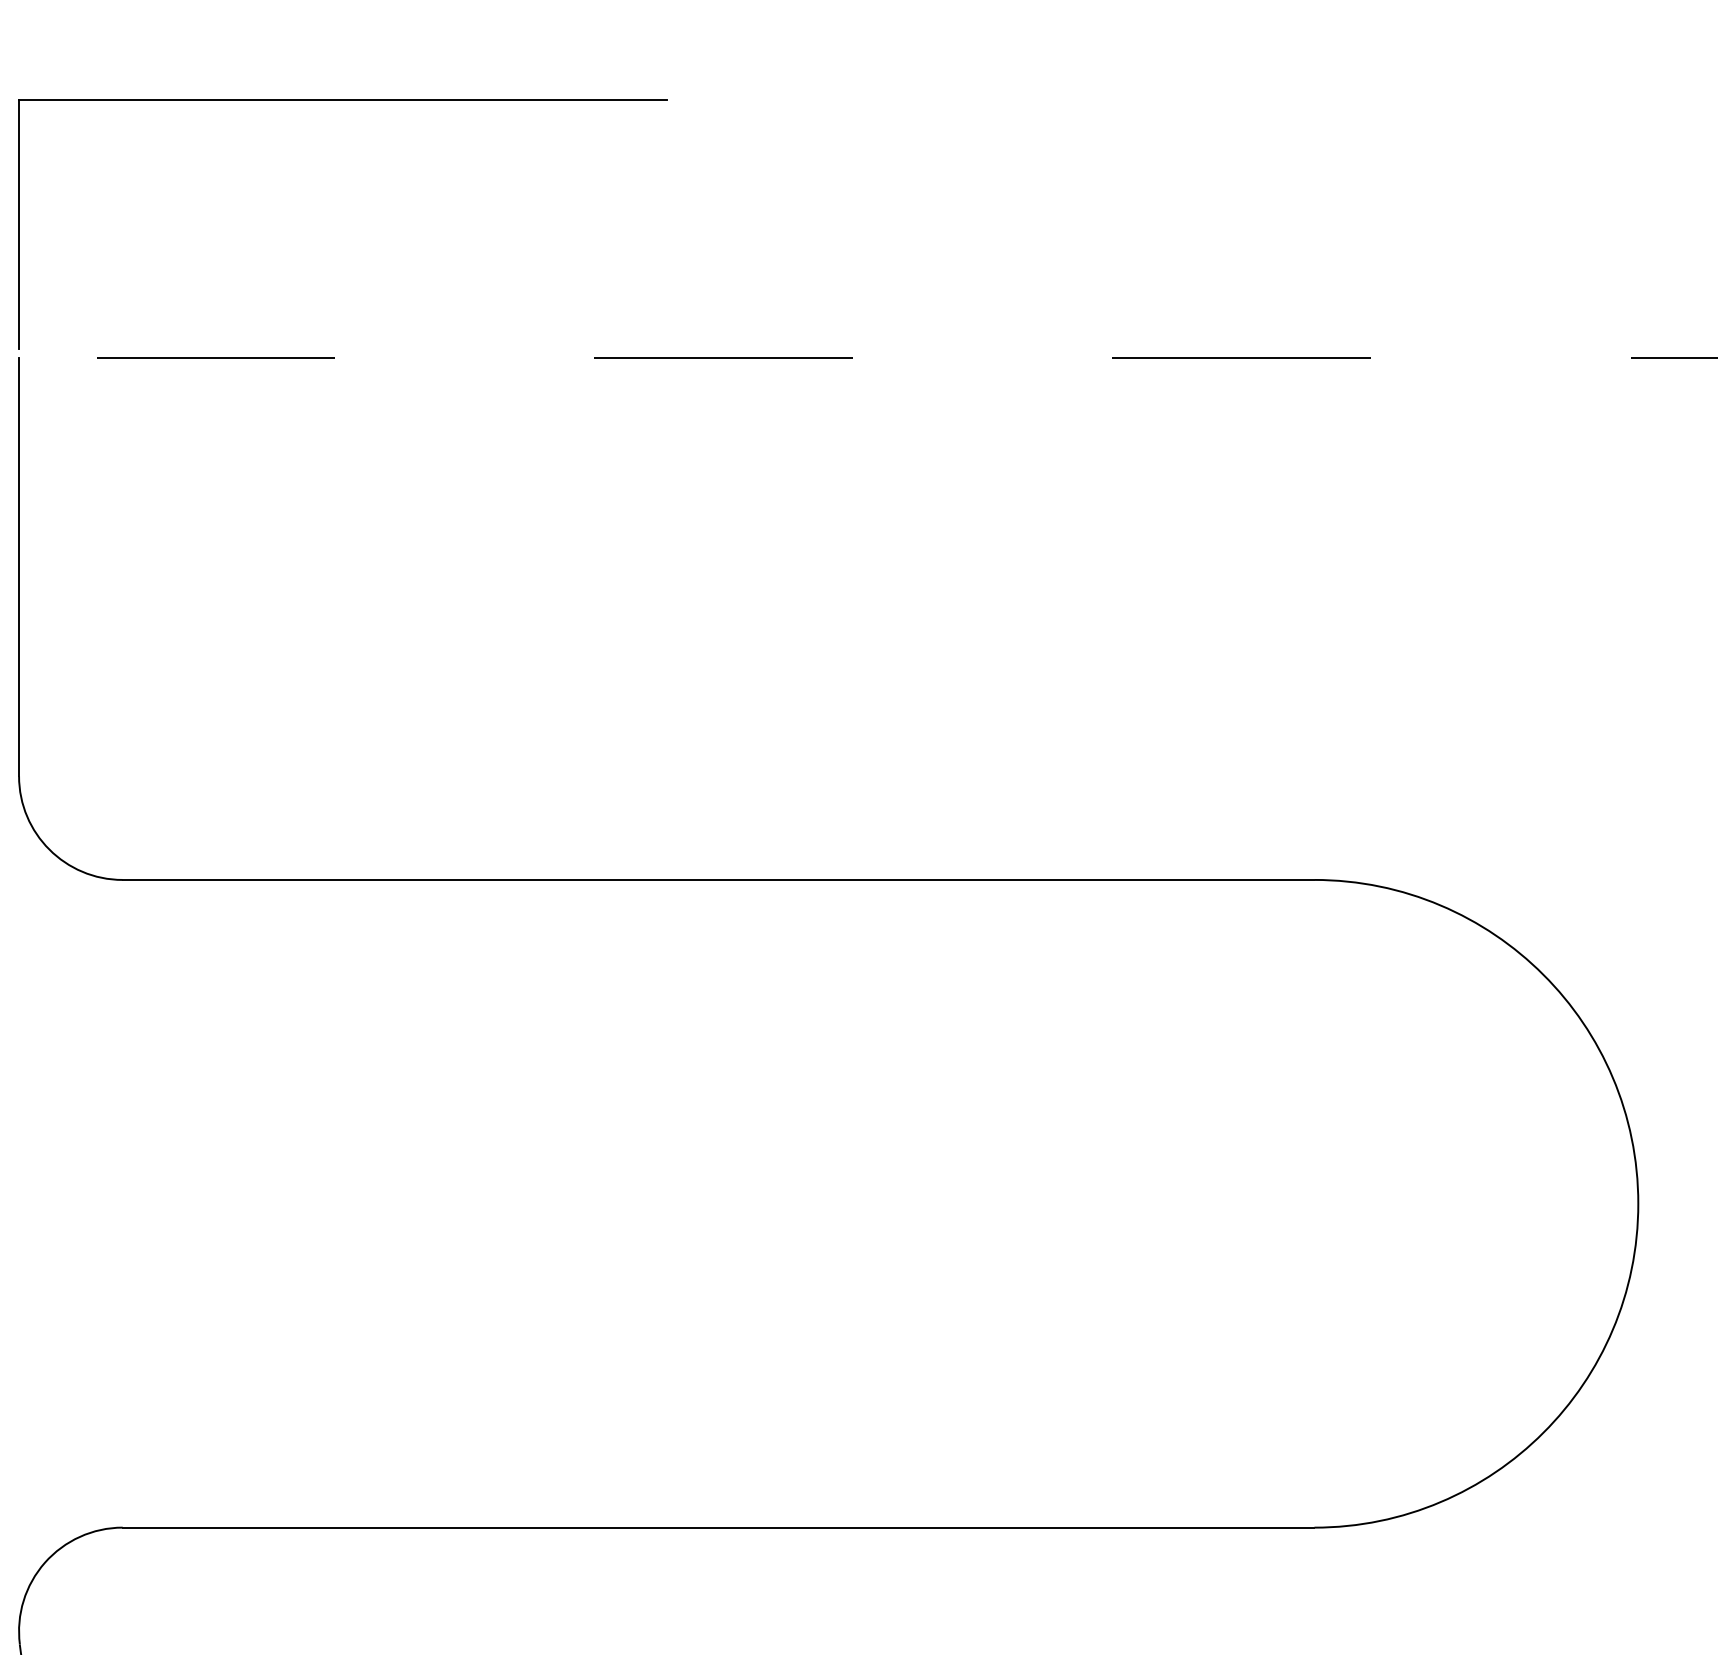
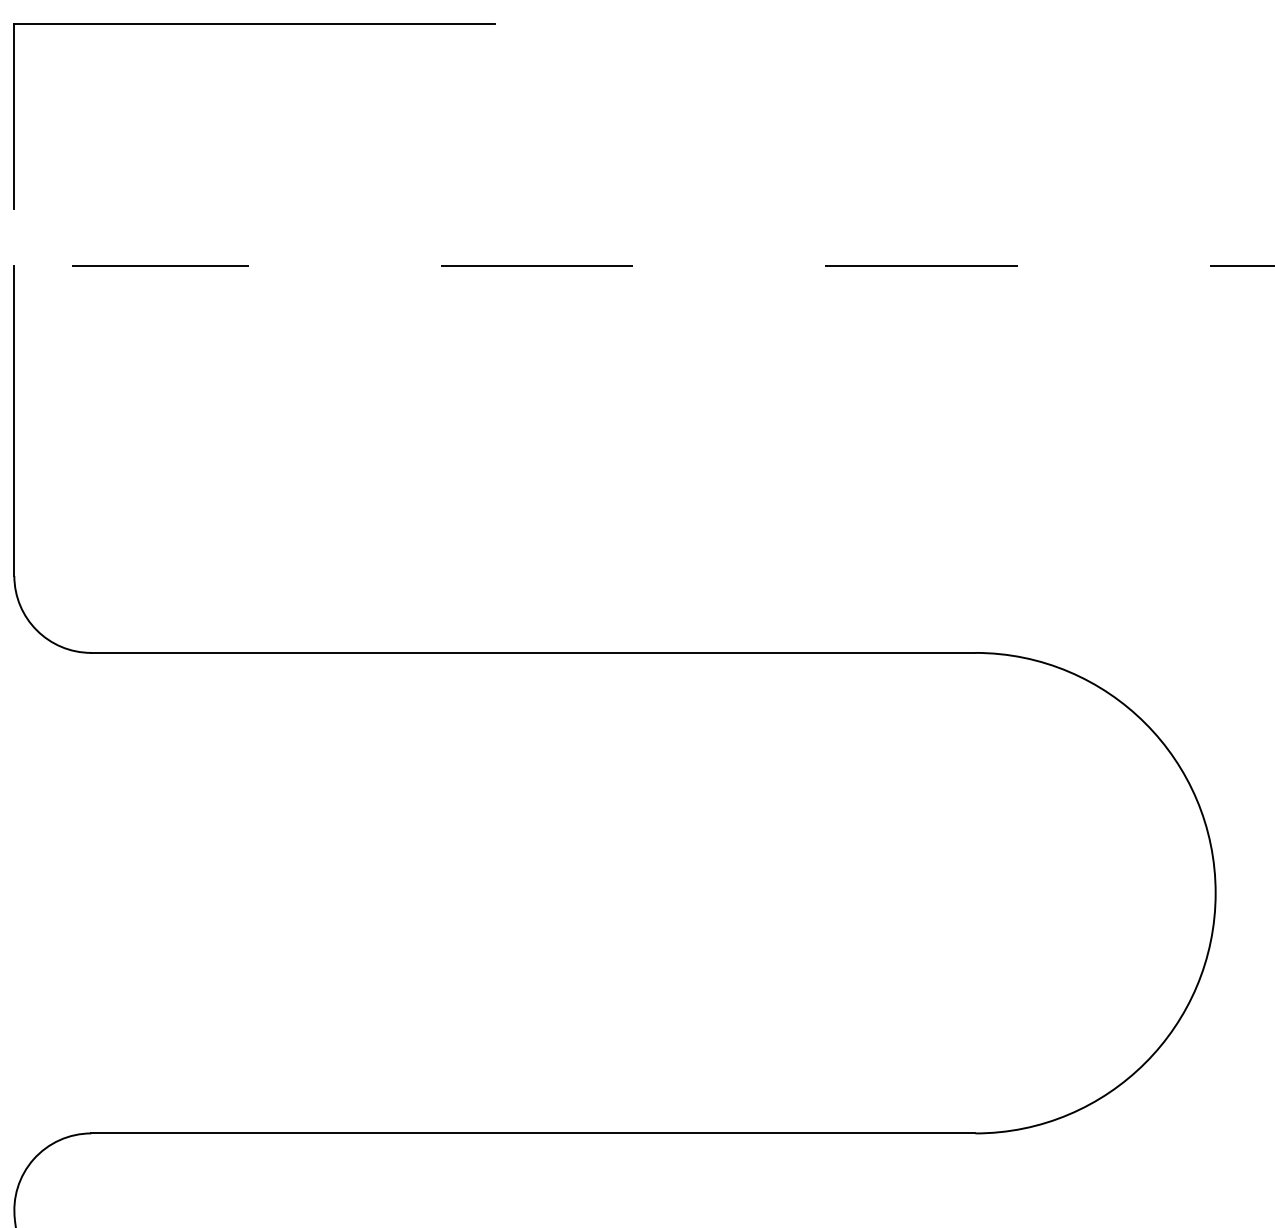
part: (342, 100) -> (254, 24), moved

